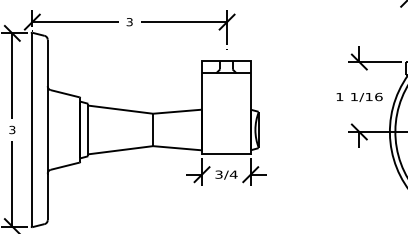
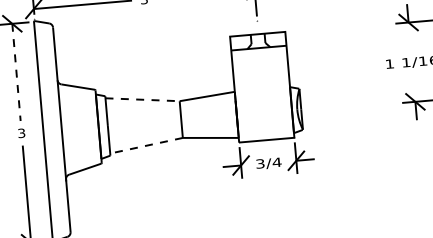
line: (12, 76) -> (16, 72), solid -> dashed
line: (120, 109) -> (142, 99), solid -> dashed
line: (120, 150) -> (146, 146), solid -> dashed

